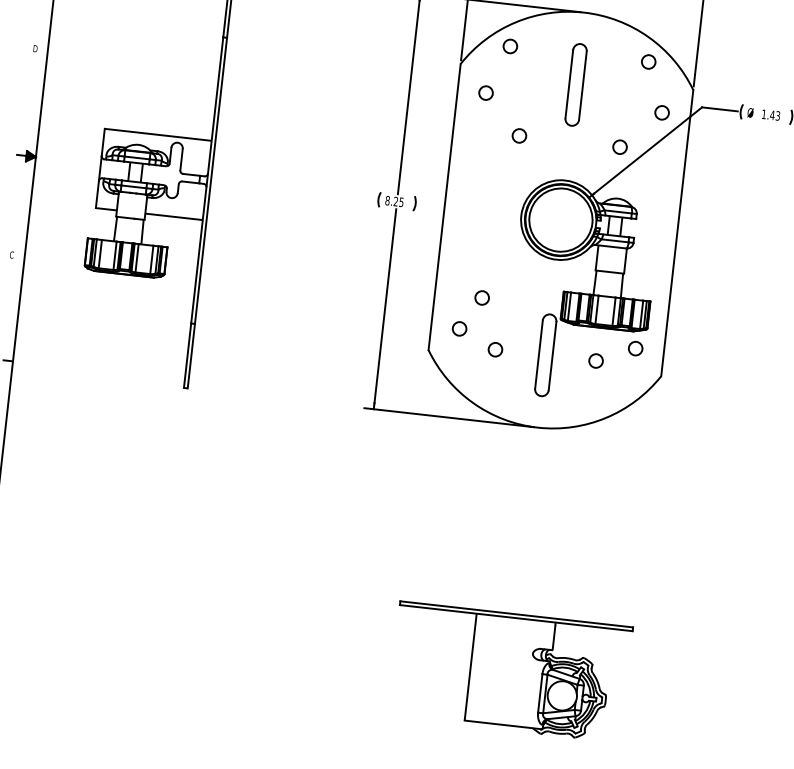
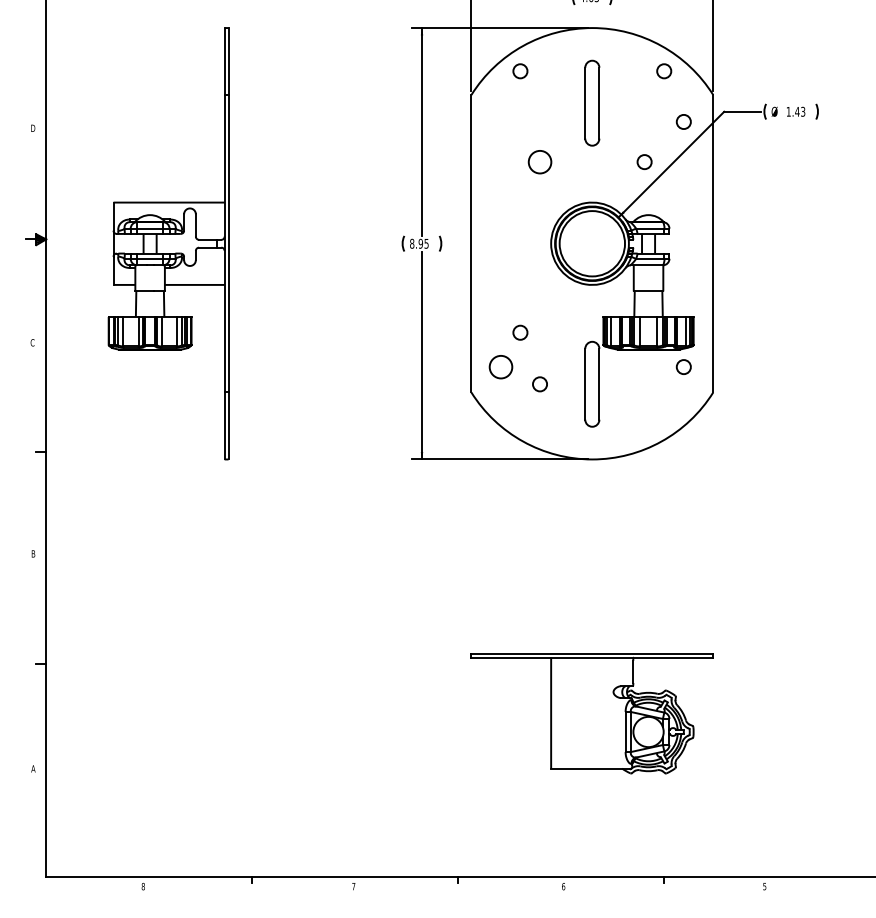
circle: (485, 92) -> (500, 121), removed
circle: (518, 135) -> (539, 161), size x1.6
text: (395, 201) -> (420, 243), 8.25 -> 8.95
circle: (459, 328) -> (500, 366), size x1.6
circle: (595, 361) -> (644, 384), removed

